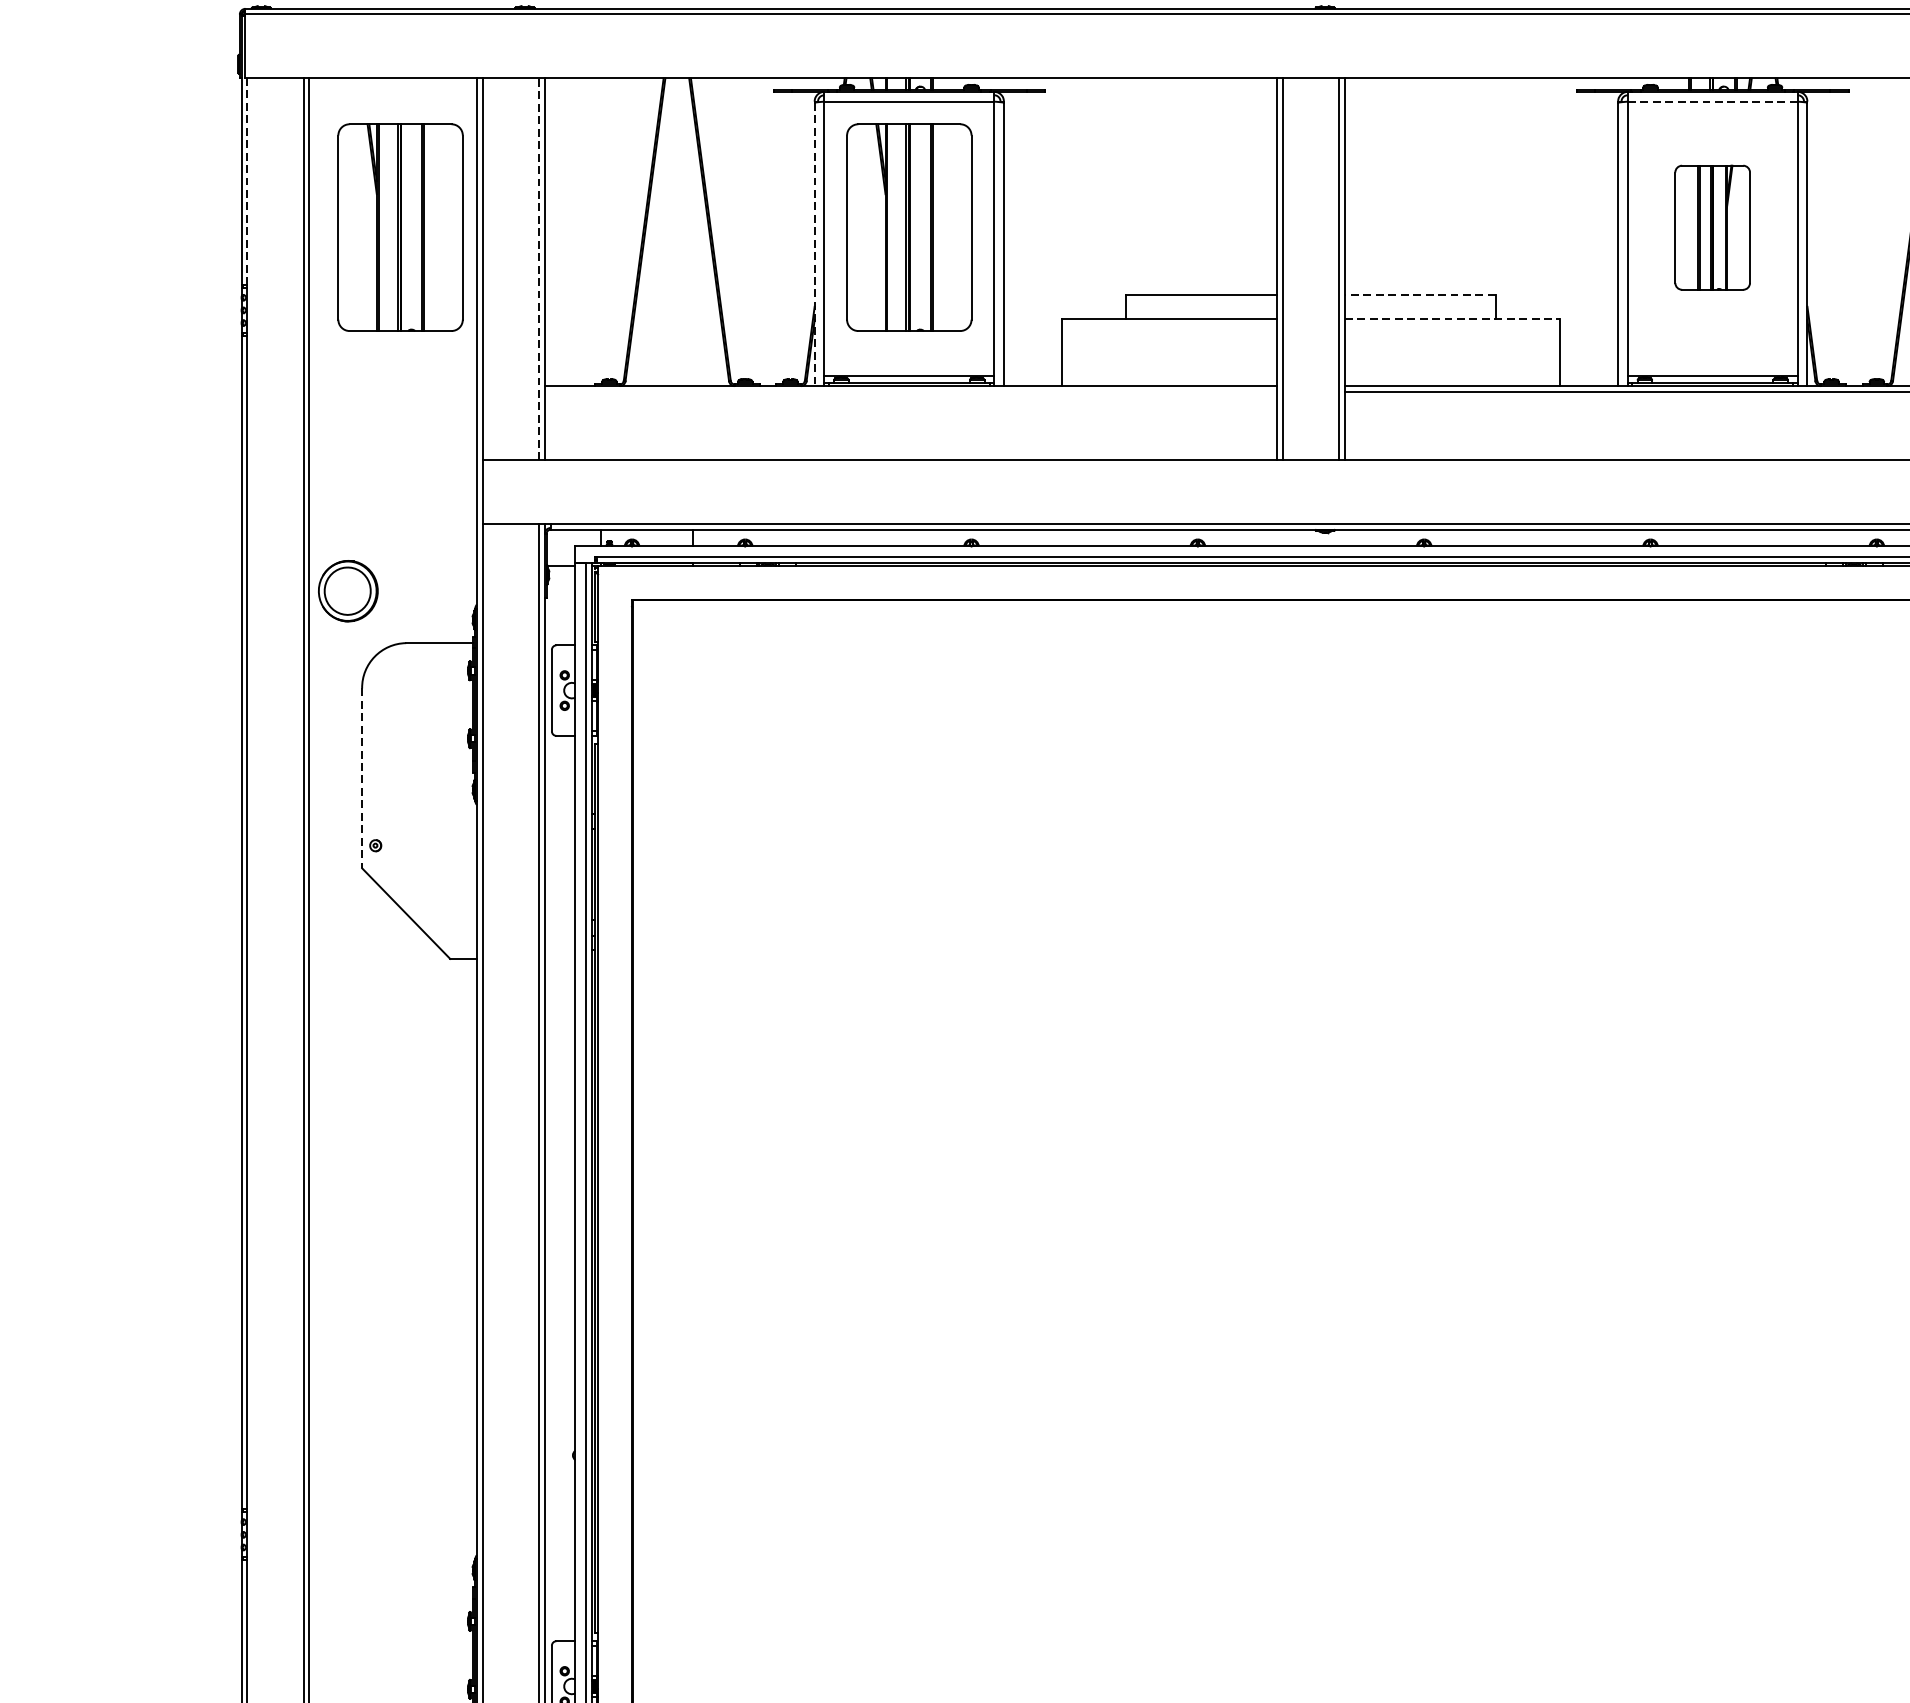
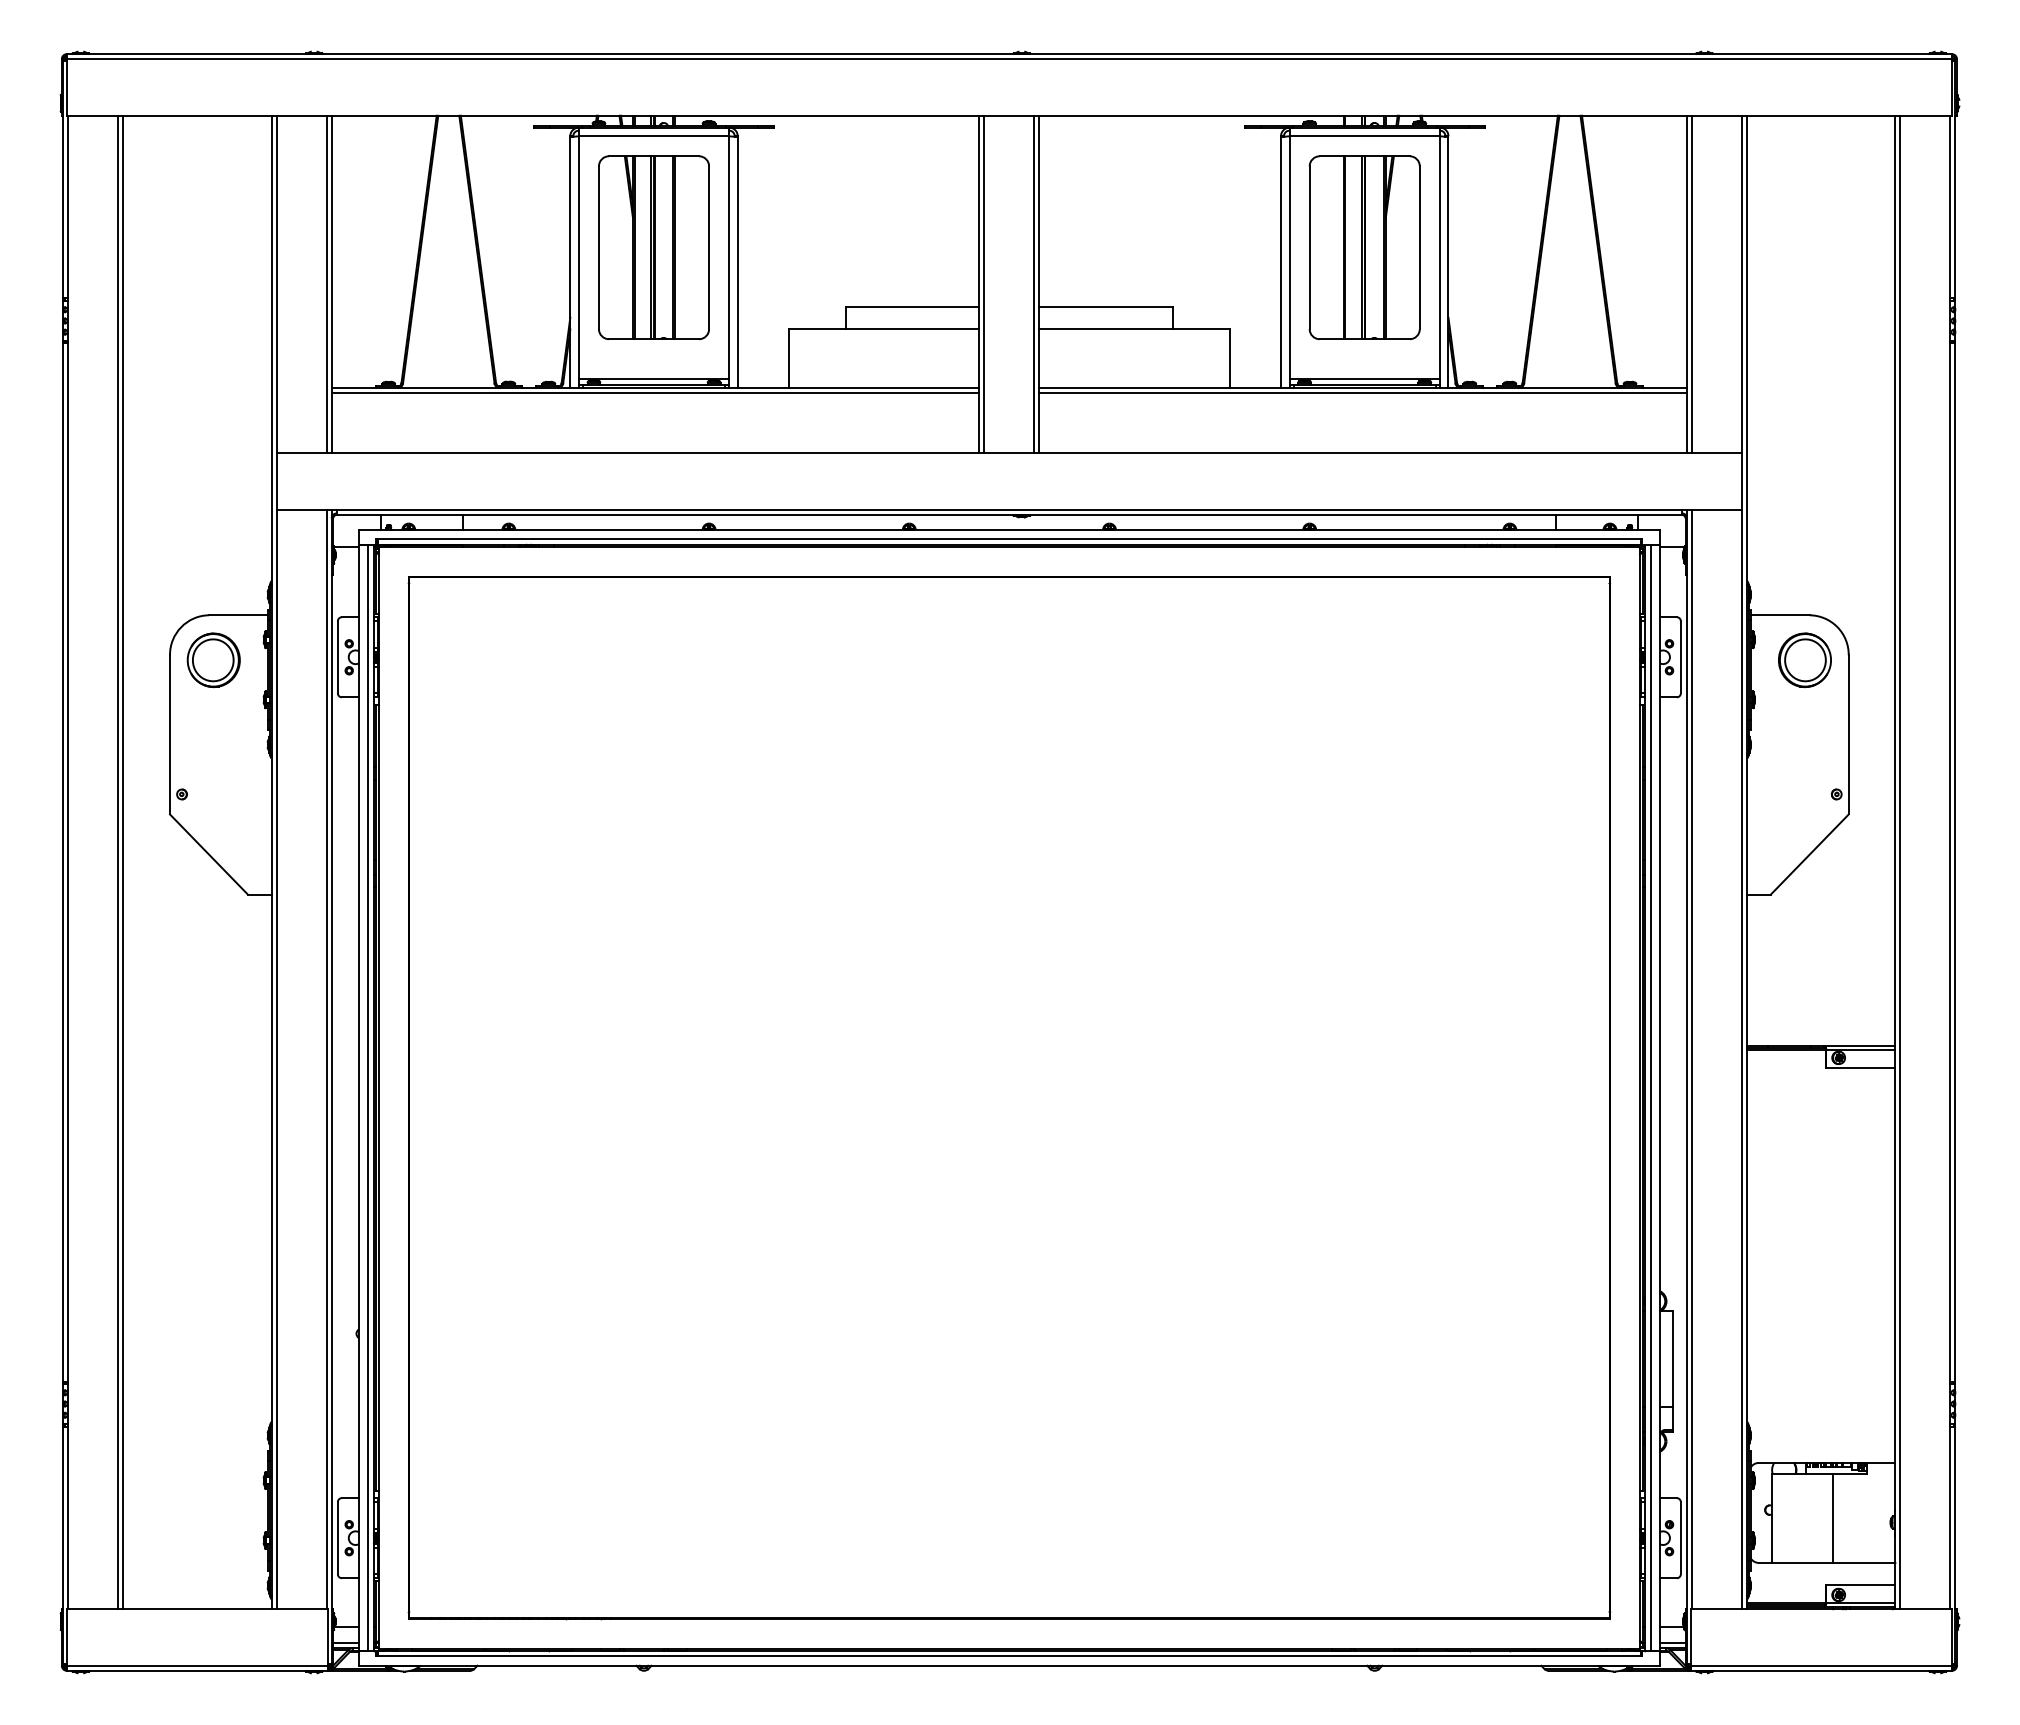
line: (1713, 101) -> (1365, 136), dashed -> solid
line: (247, 181) -> (68, 206), dashed -> solid
part: (399, 227) -> (203, 247), removed
part: (1712, 227) -> (1364, 247), size x1.67
line: (814, 245) -> (570, 263), dashed -> solid
line: (539, 269) -> (326, 284), dashed -> solid
line: (1420, 295) -> (1106, 307), dashed -> solid
line: (1453, 318) -> (1135, 328), dashed -> solid
line: (910, 391) -> (655, 392), added
part: (347, 591) -> (213, 660), moved
line: (362, 777) -> (170, 734), dashed -> solid

